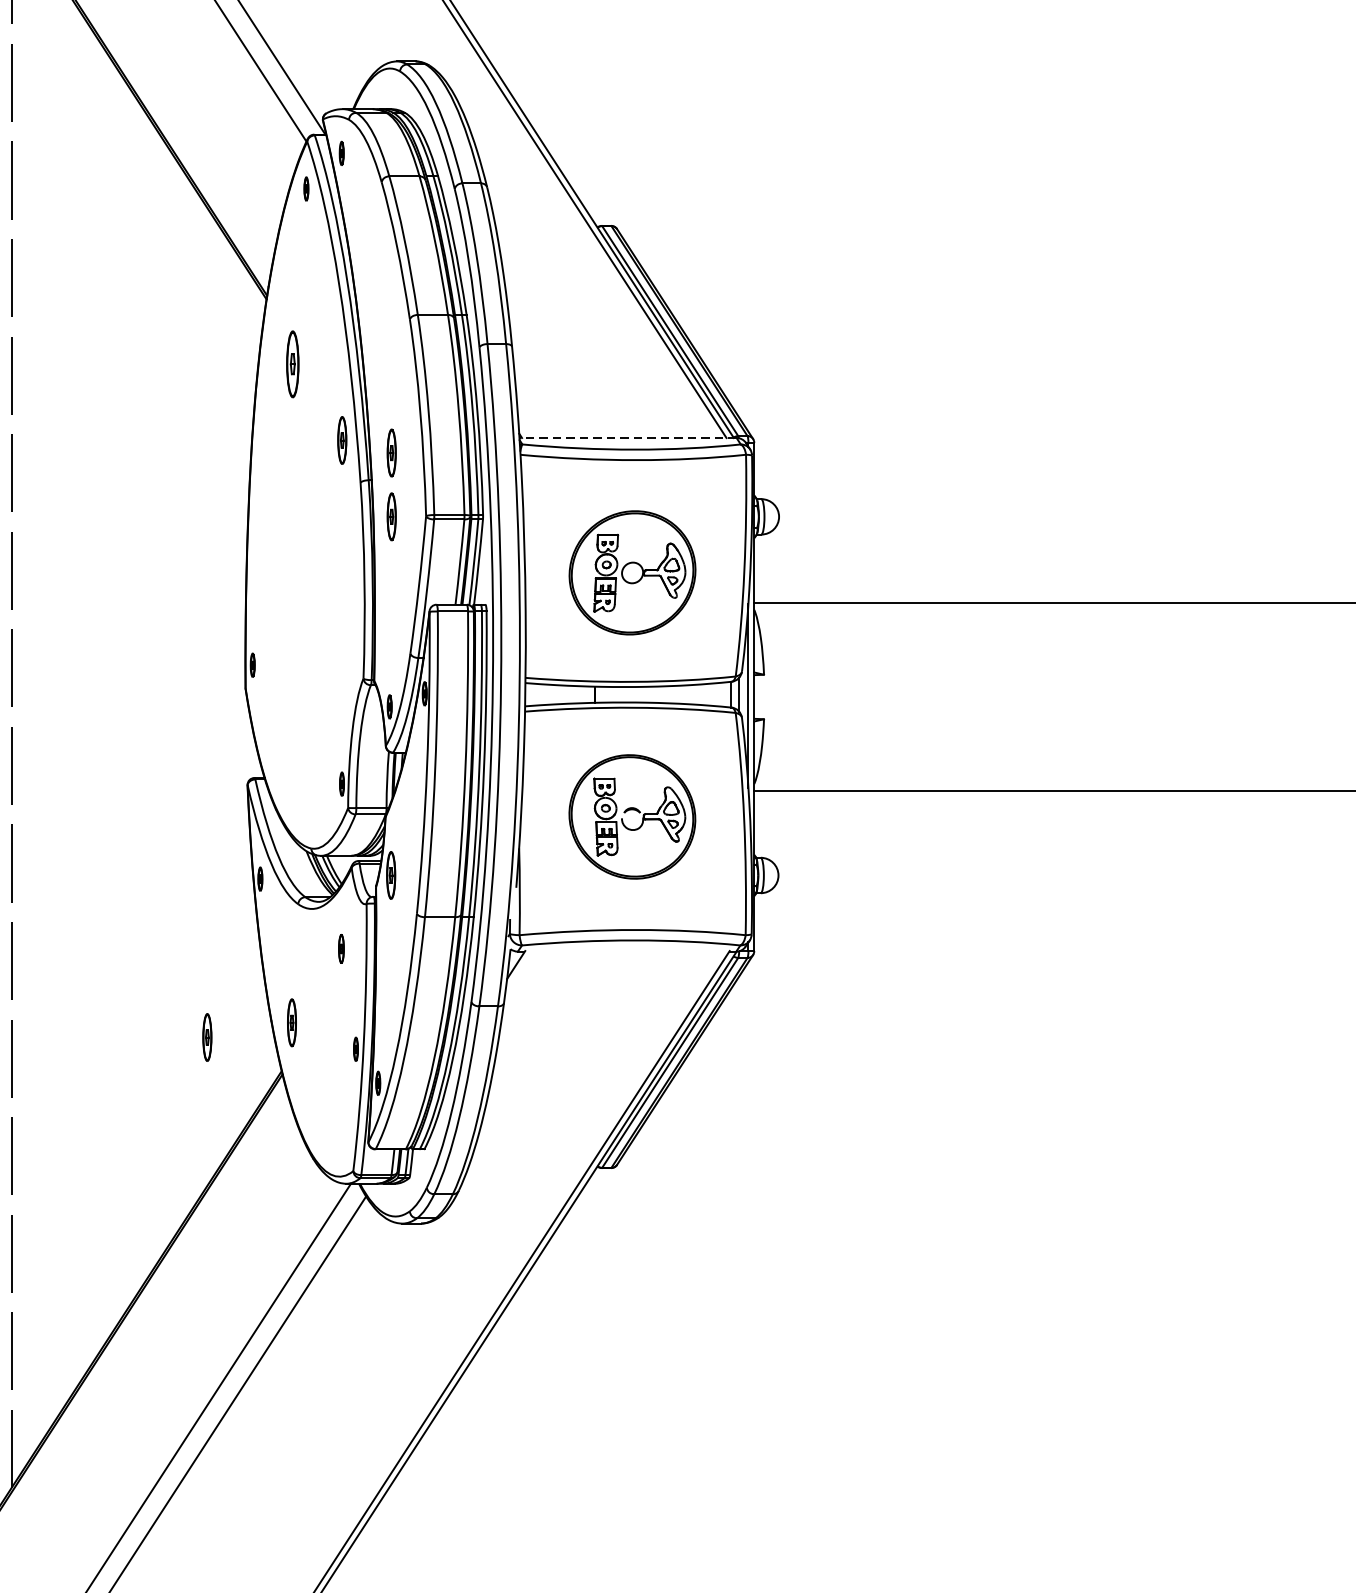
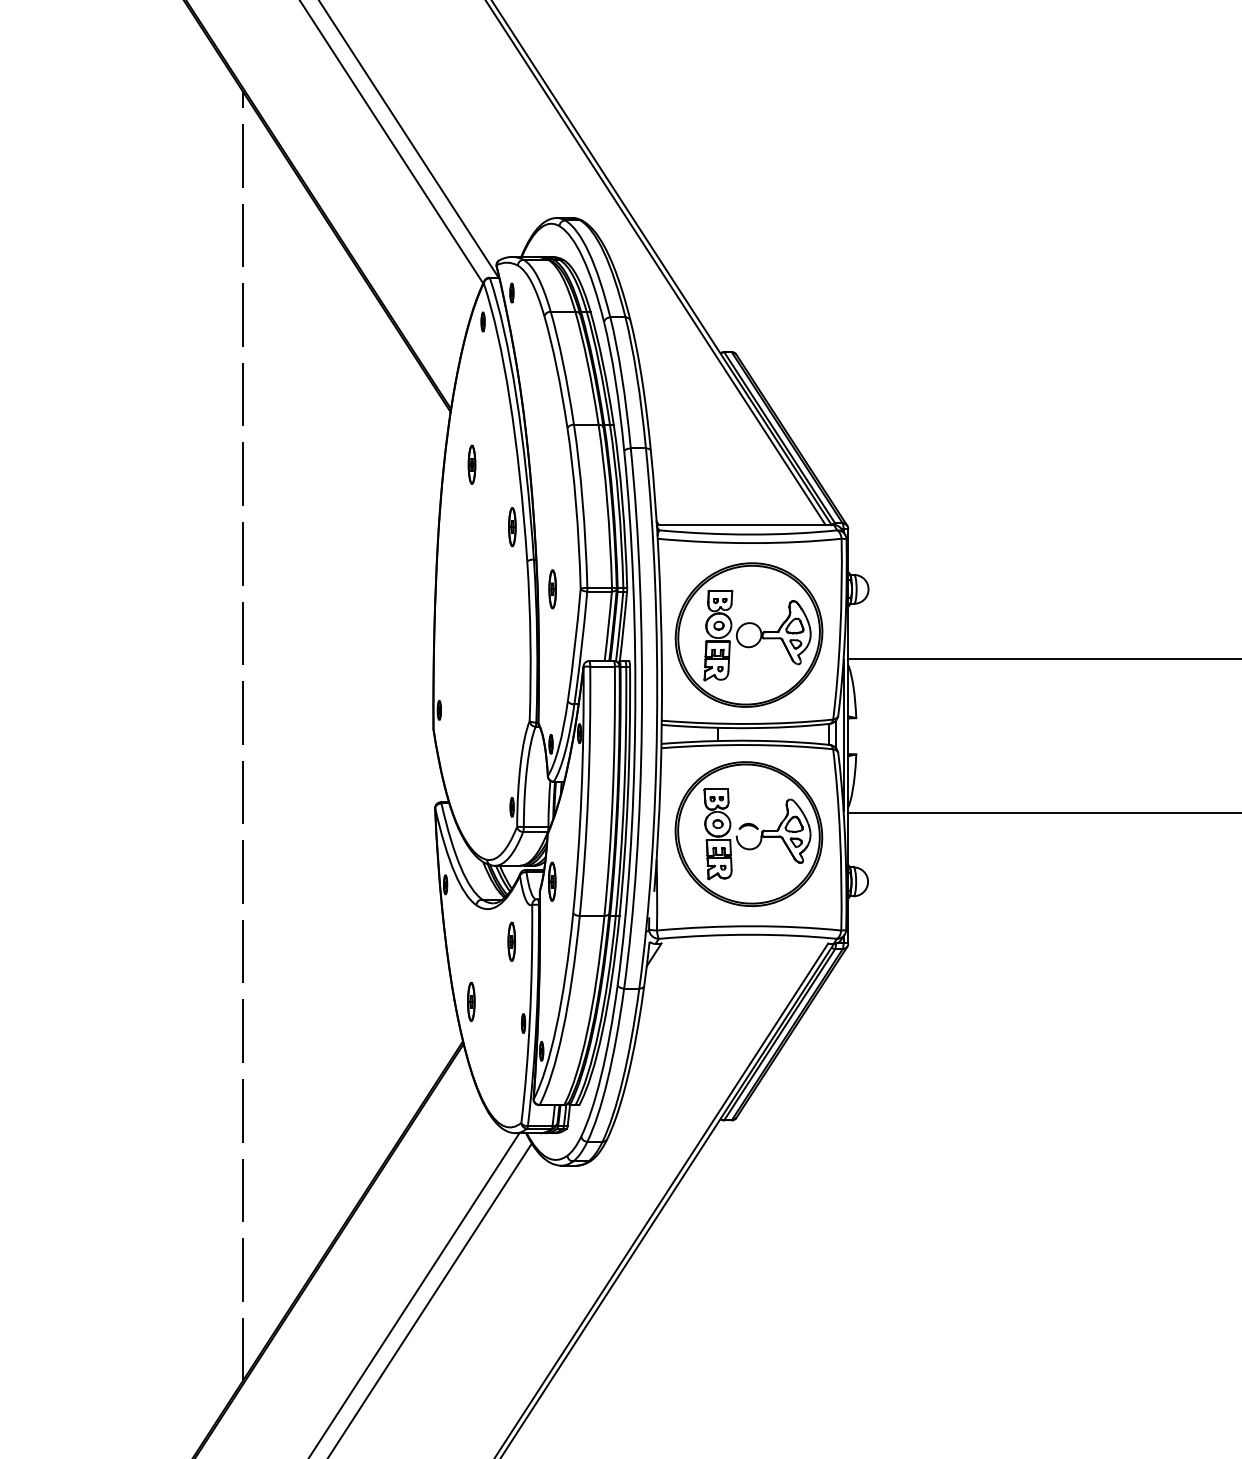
part: (292, 363) -> (471, 464), size x0.71
line: (628, 438) -> (745, 525), dashed -> solid
part: (391, 453) -> (552, 537), removed
part: (631, 572) -> (748, 634), size x1.43
part: (631, 816) -> (748, 833), size x1.43
part: (341, 948) -> (511, 941), size x1.67
part: (207, 1036) -> (402, 1013), removed

